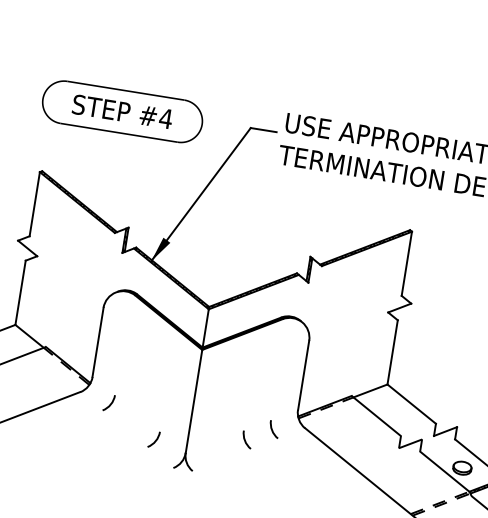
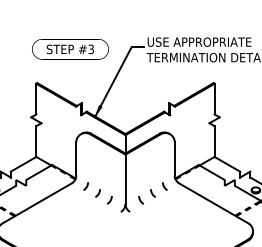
text: (166, 119) -> (91, 49), #4 -> #3
arc: (130, 421) -> (97, 193), added
arc: (218, 450) -> (140, 200), added

